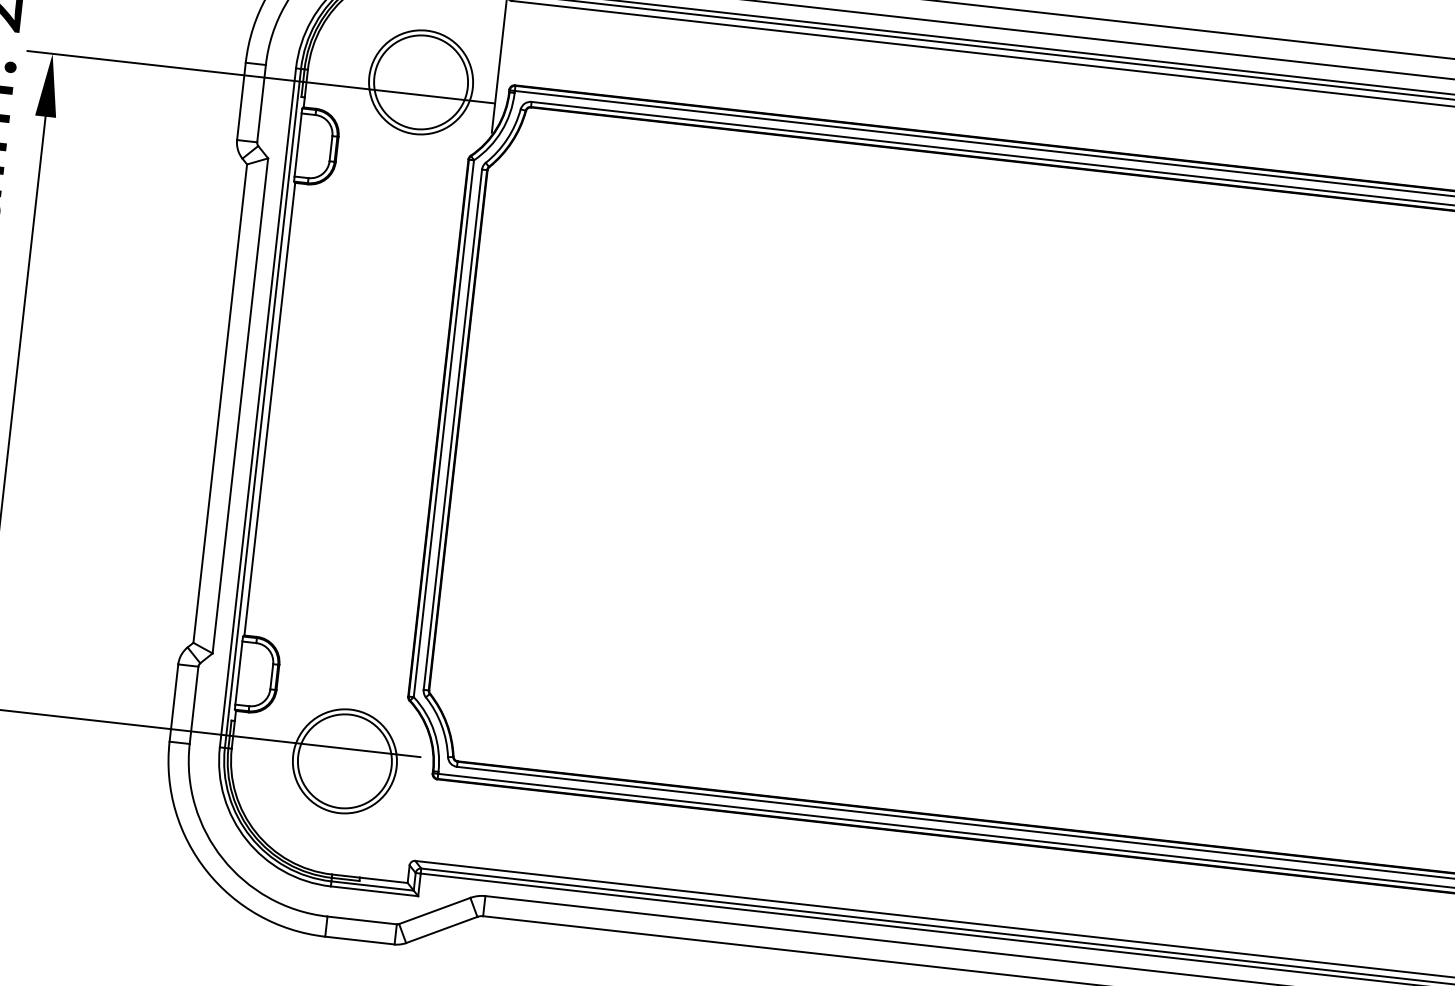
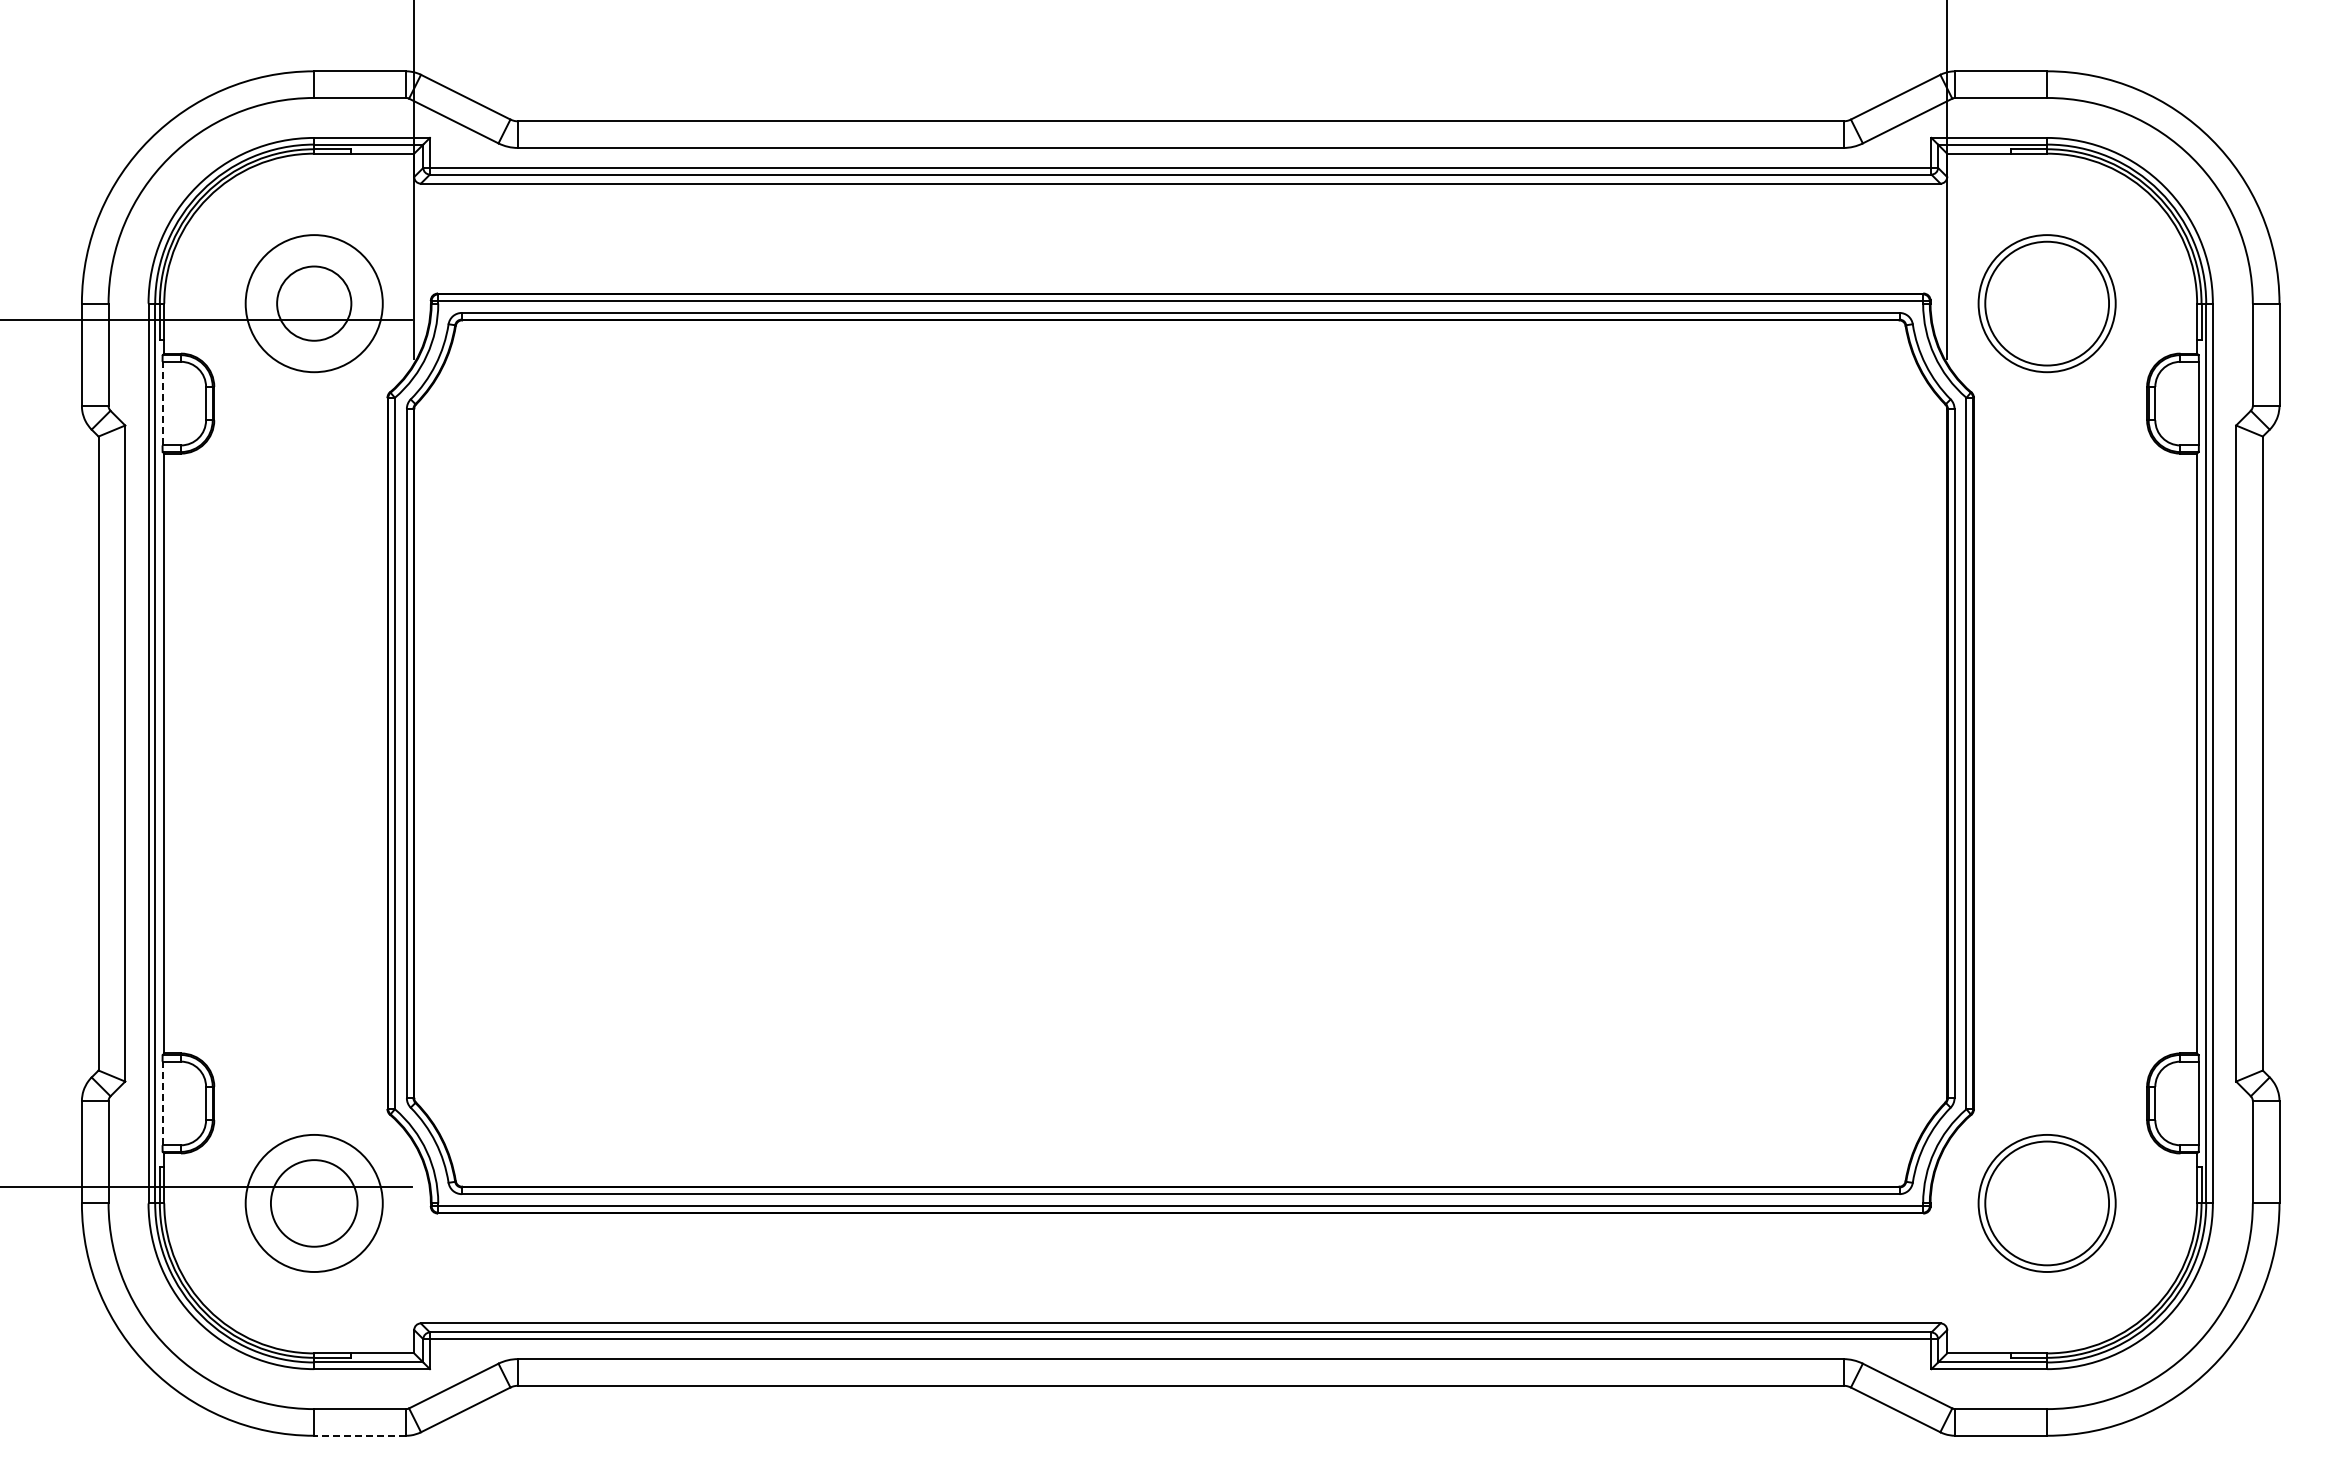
circle: (421, 82) -> (314, 303), size x0.6
line: (298, 144) -> (162, 403), solid -> dashed
line: (238, 673) -> (162, 1103), solid -> dashed
circle: (345, 761) -> (314, 1203), size x0.7
line: (360, 940) -> (360, 1435), solid -> dashed

